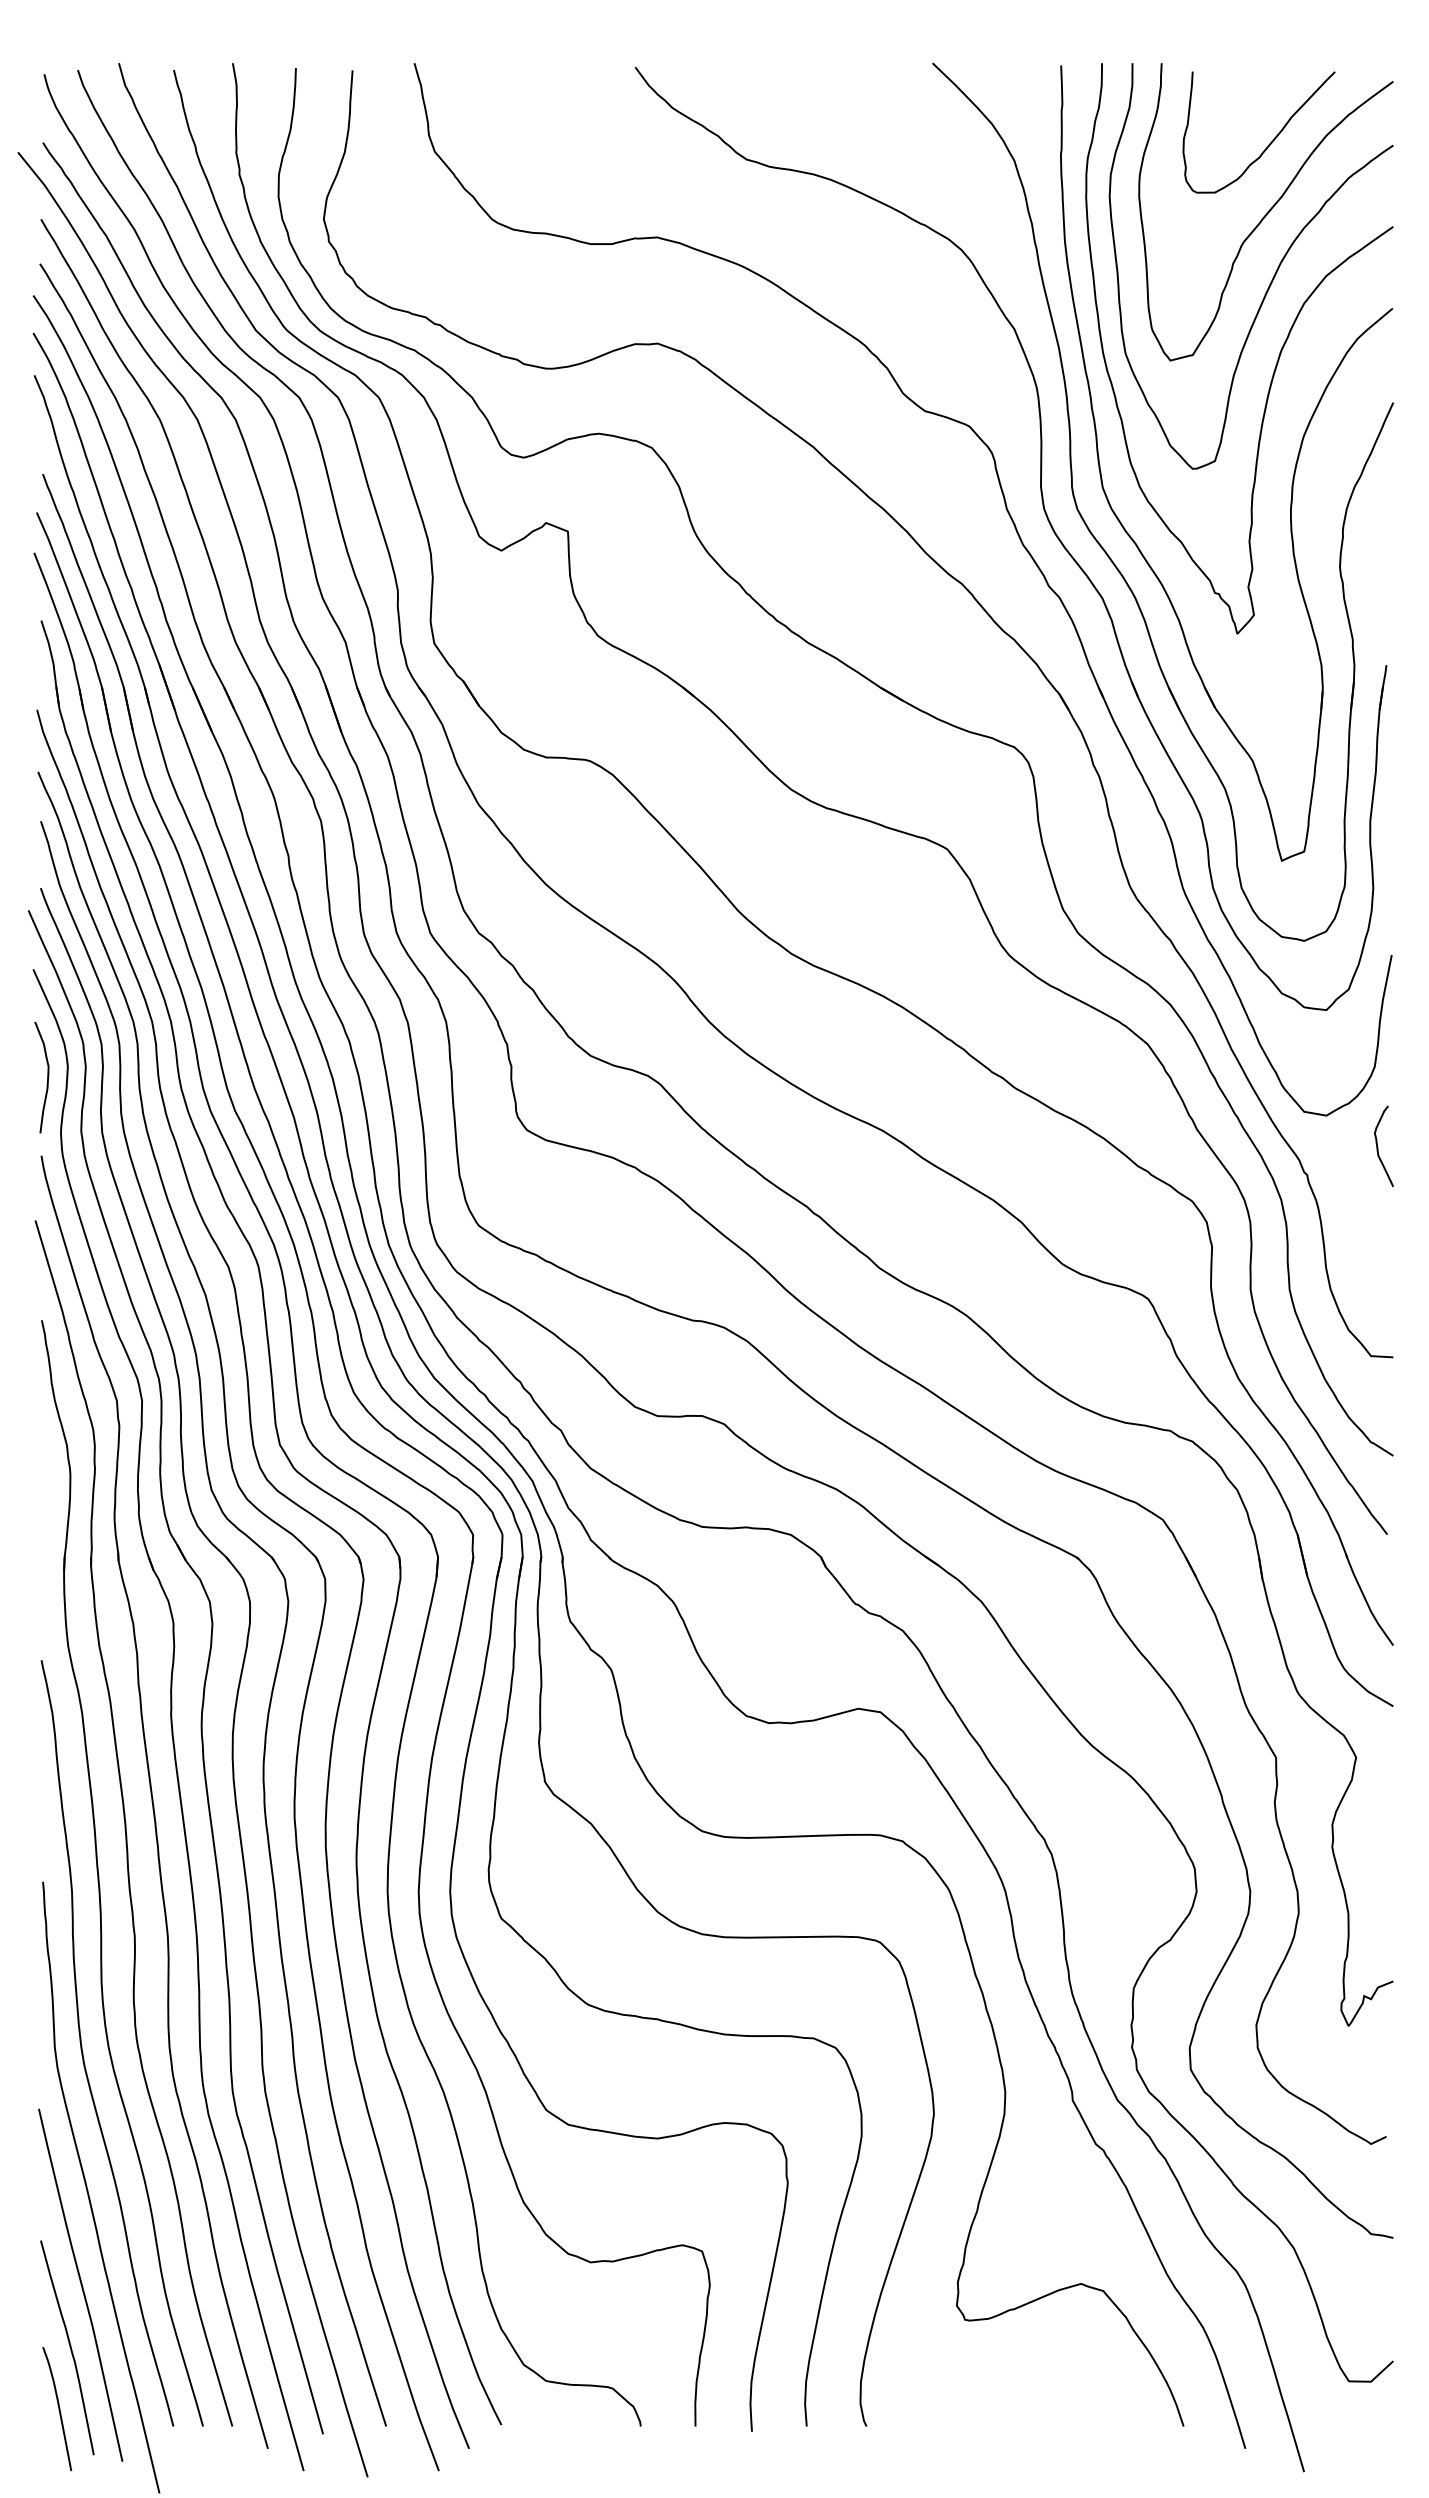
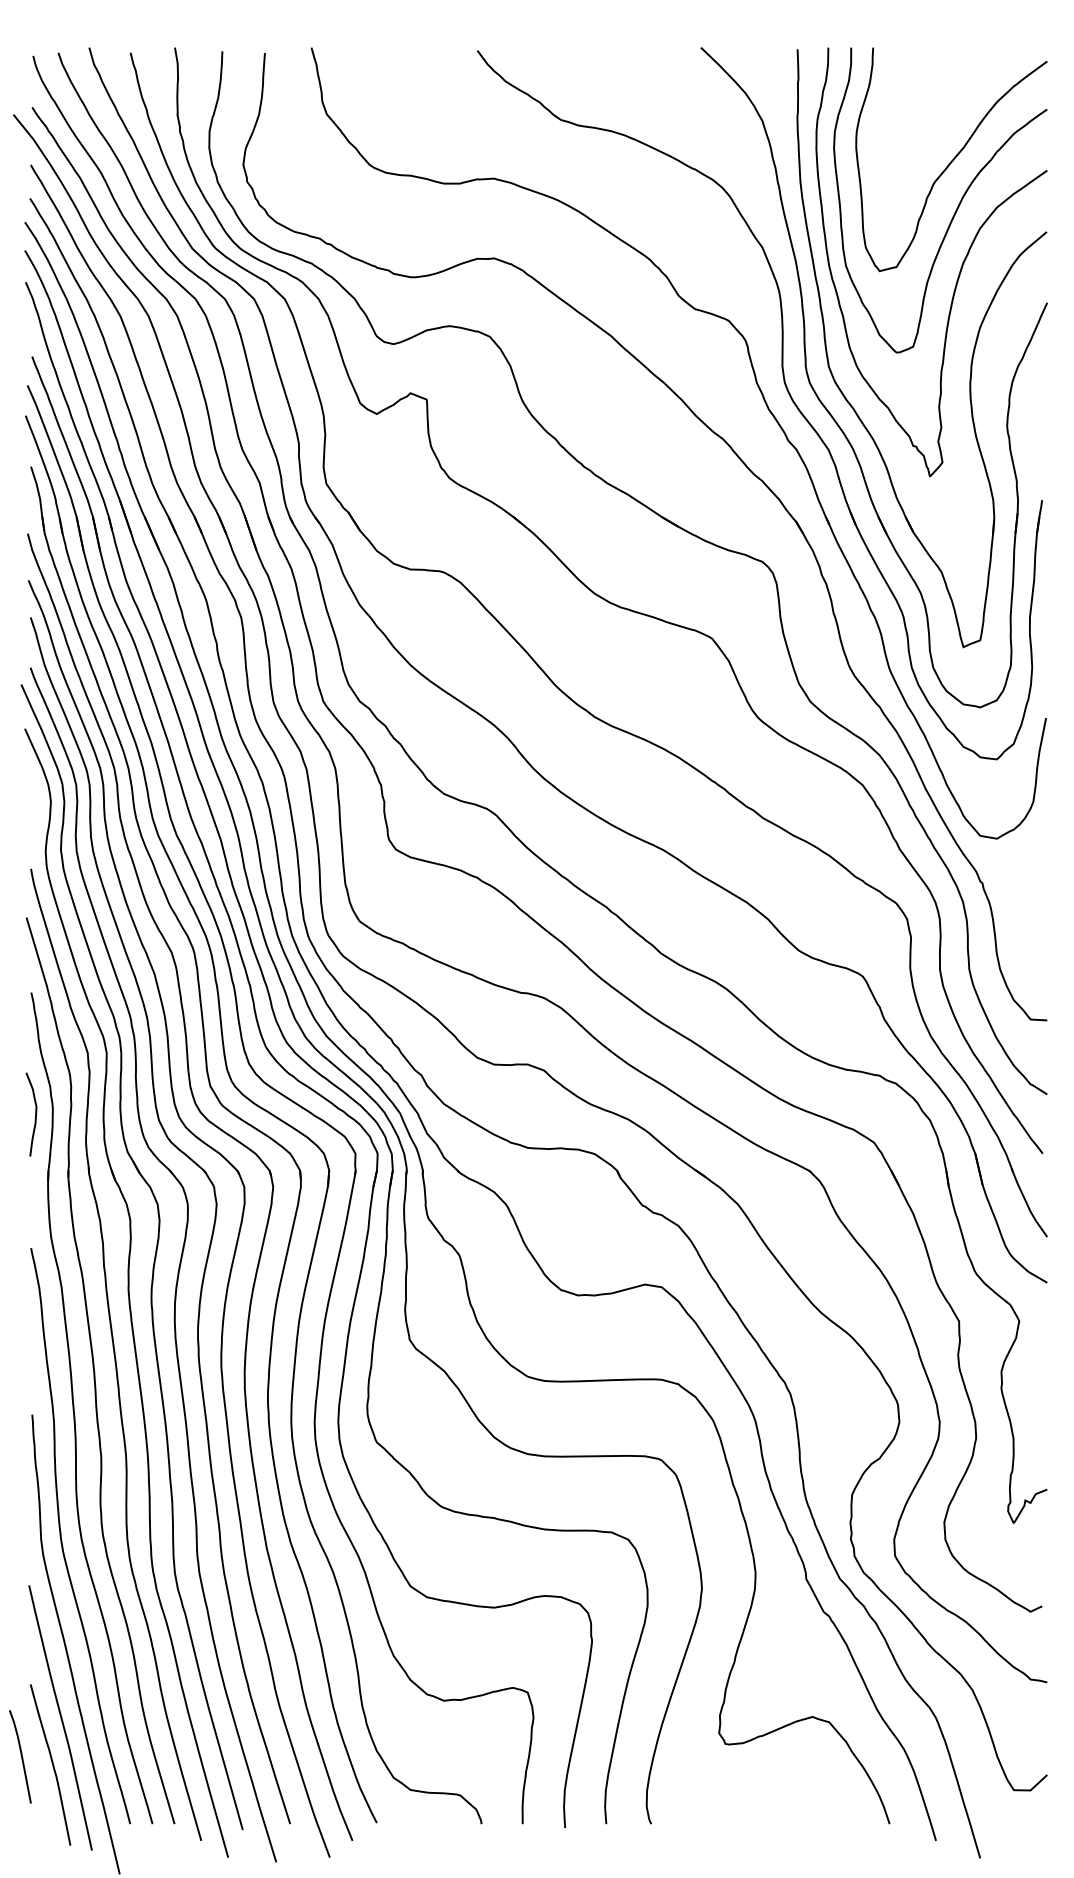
curve: (1269, 143) -> (954, 107), removed
curve: (47, 1077) -> (35, 1114), moved
curve: (1378, 1147) -> (1036, 862), removed
curve: (58, 2409) -> (21, 1757), moved

